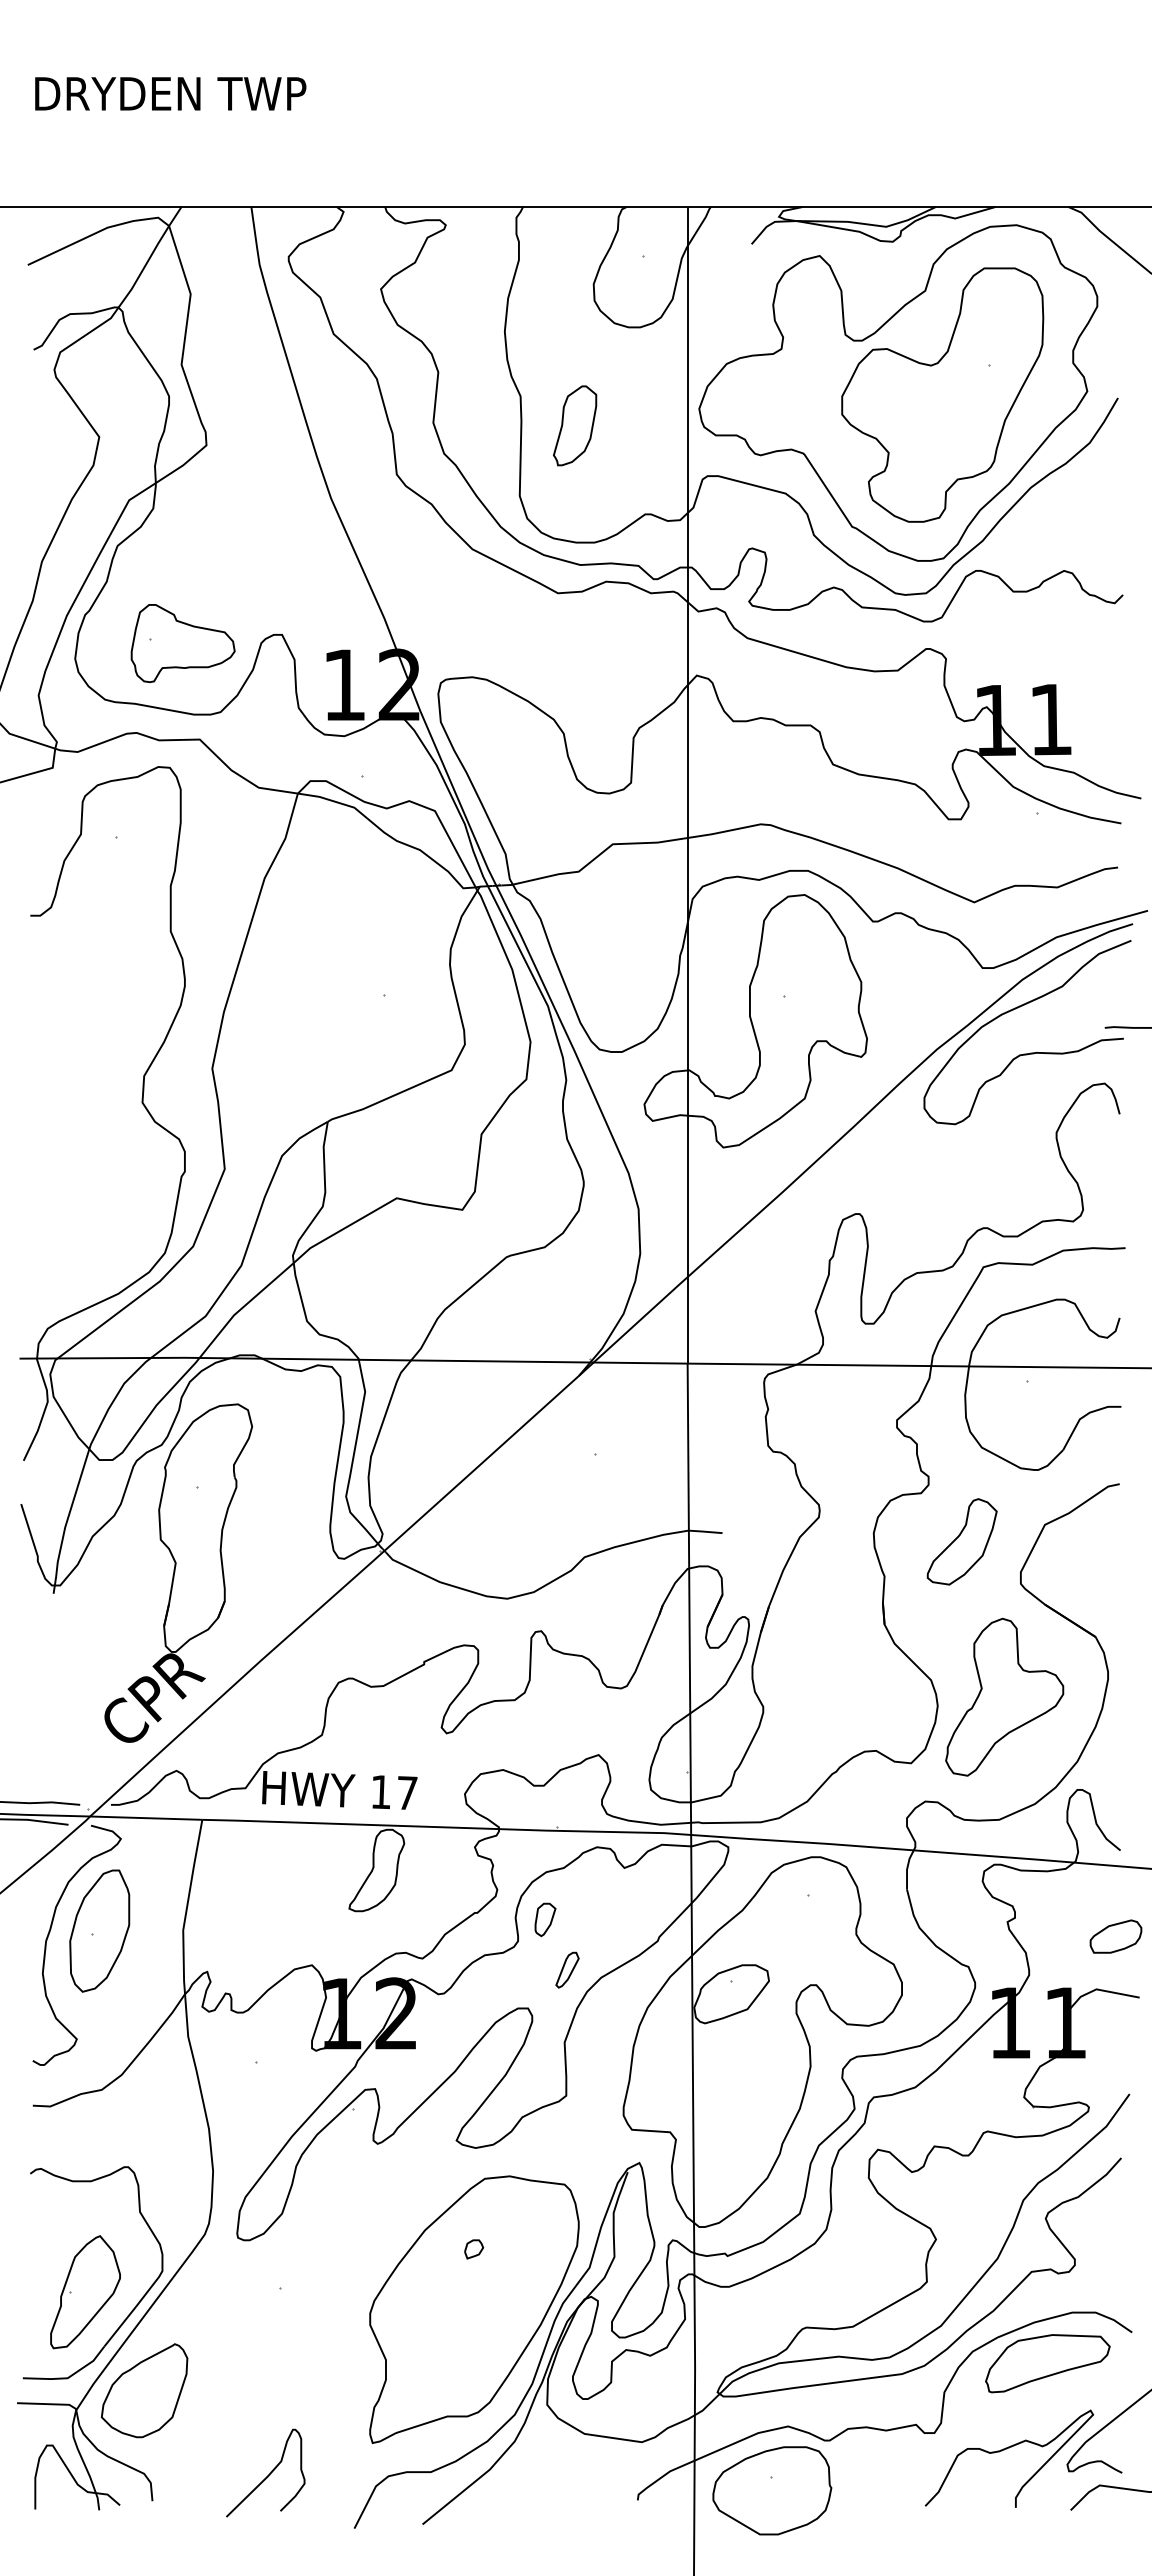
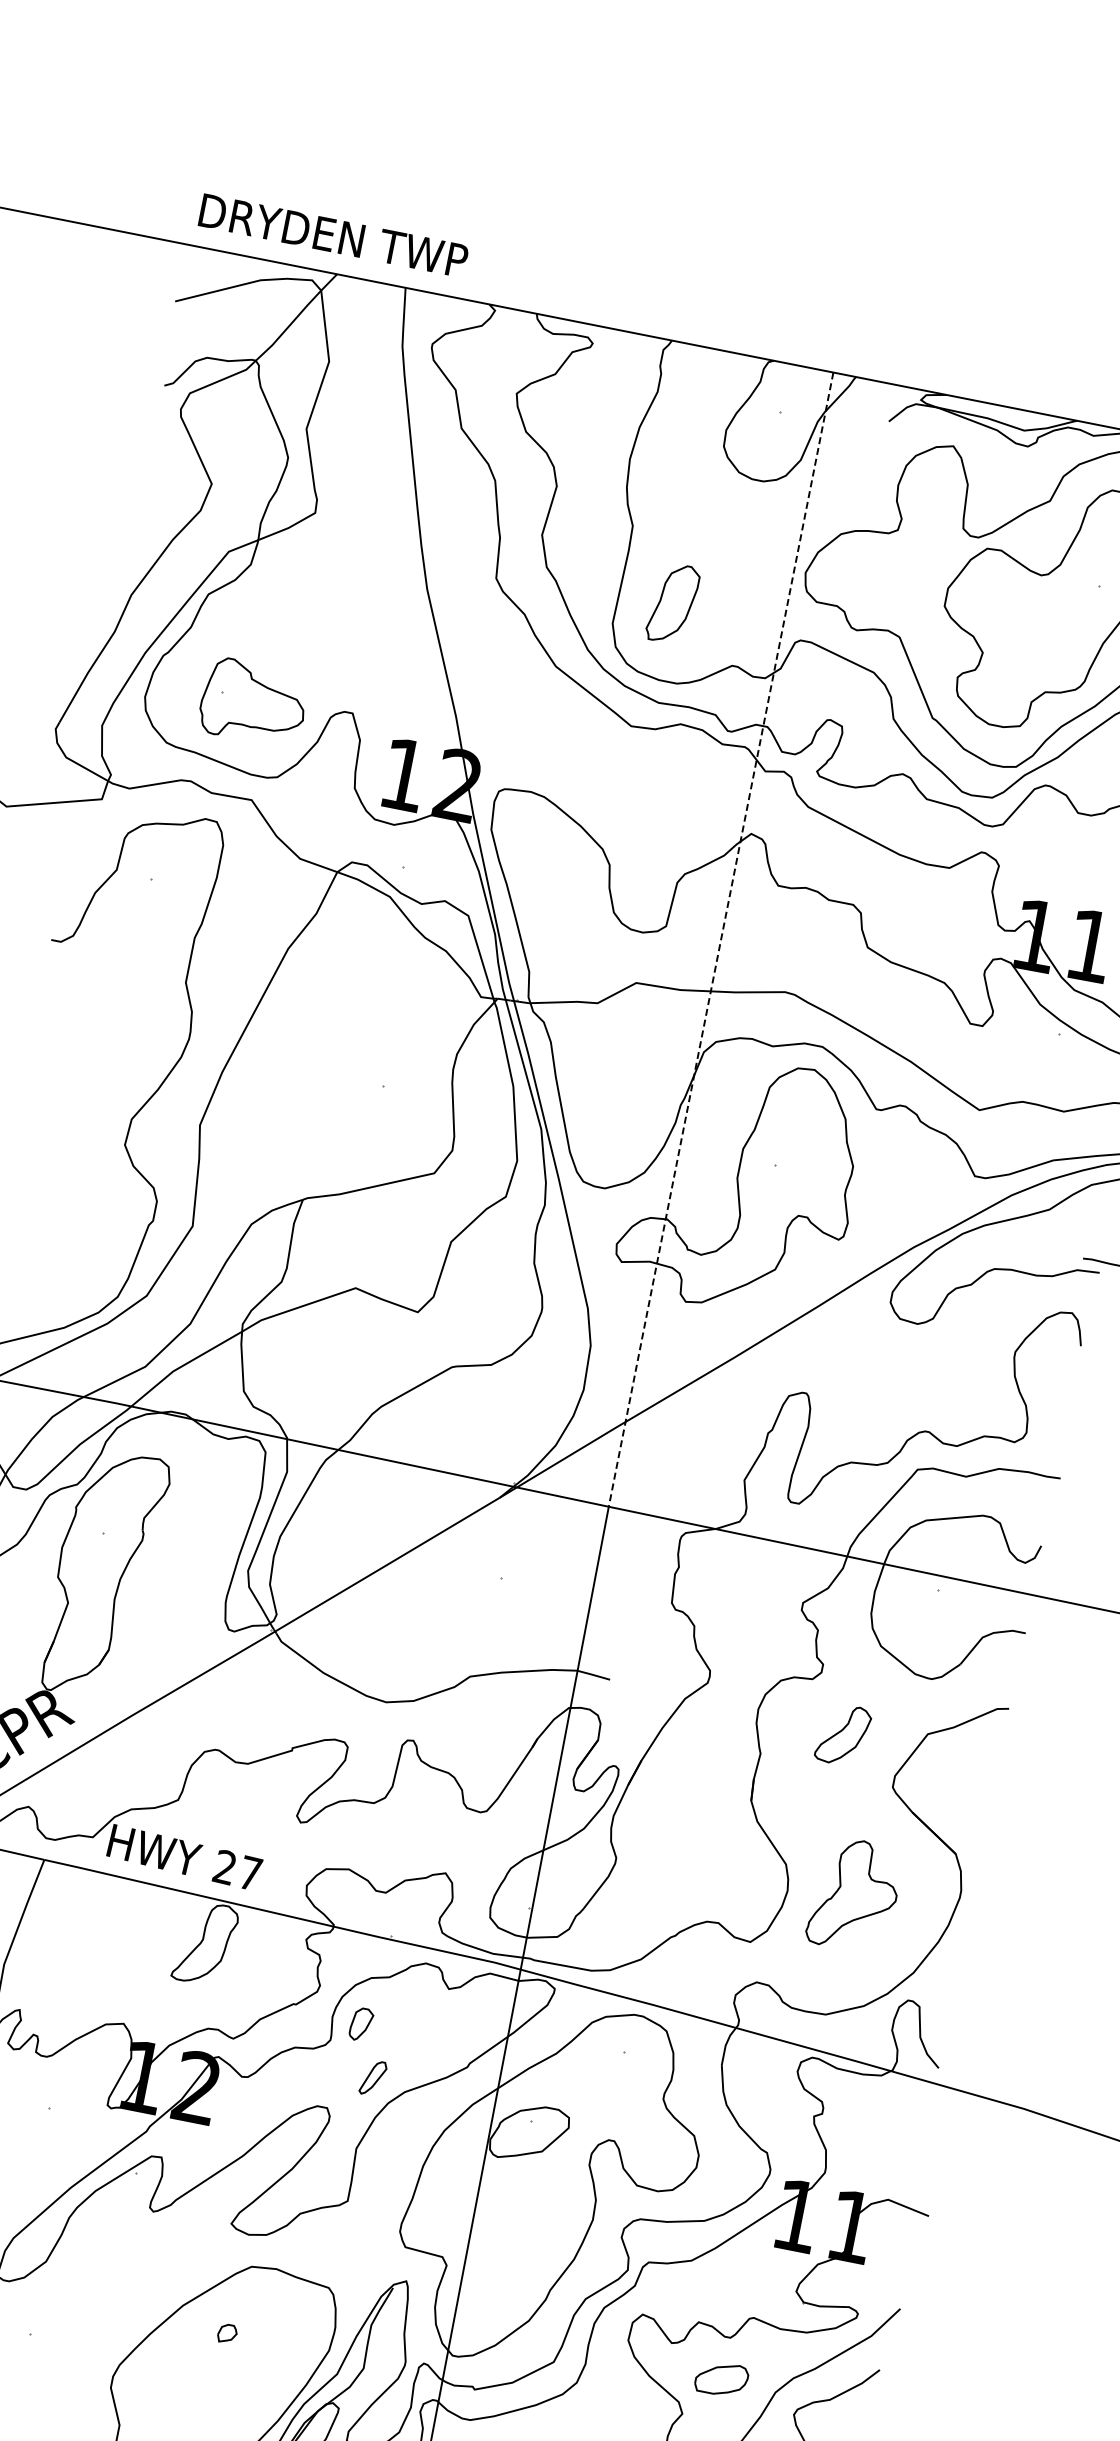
text: (170, 93) -> (333, 235), moved
part: (575, 425) -> (673, 603), moved
line: (687, 785) -> (720, 939), solid -> dashed
part: (961, 1541) -> (842, 1734), size x0.7
part: (1004, 1696) -> (854, 1894), size x0.7
text: (380, 1791) -> (224, 1866), 17 -> 27
part: (1115, 1936) -> (721, 2378), moved

